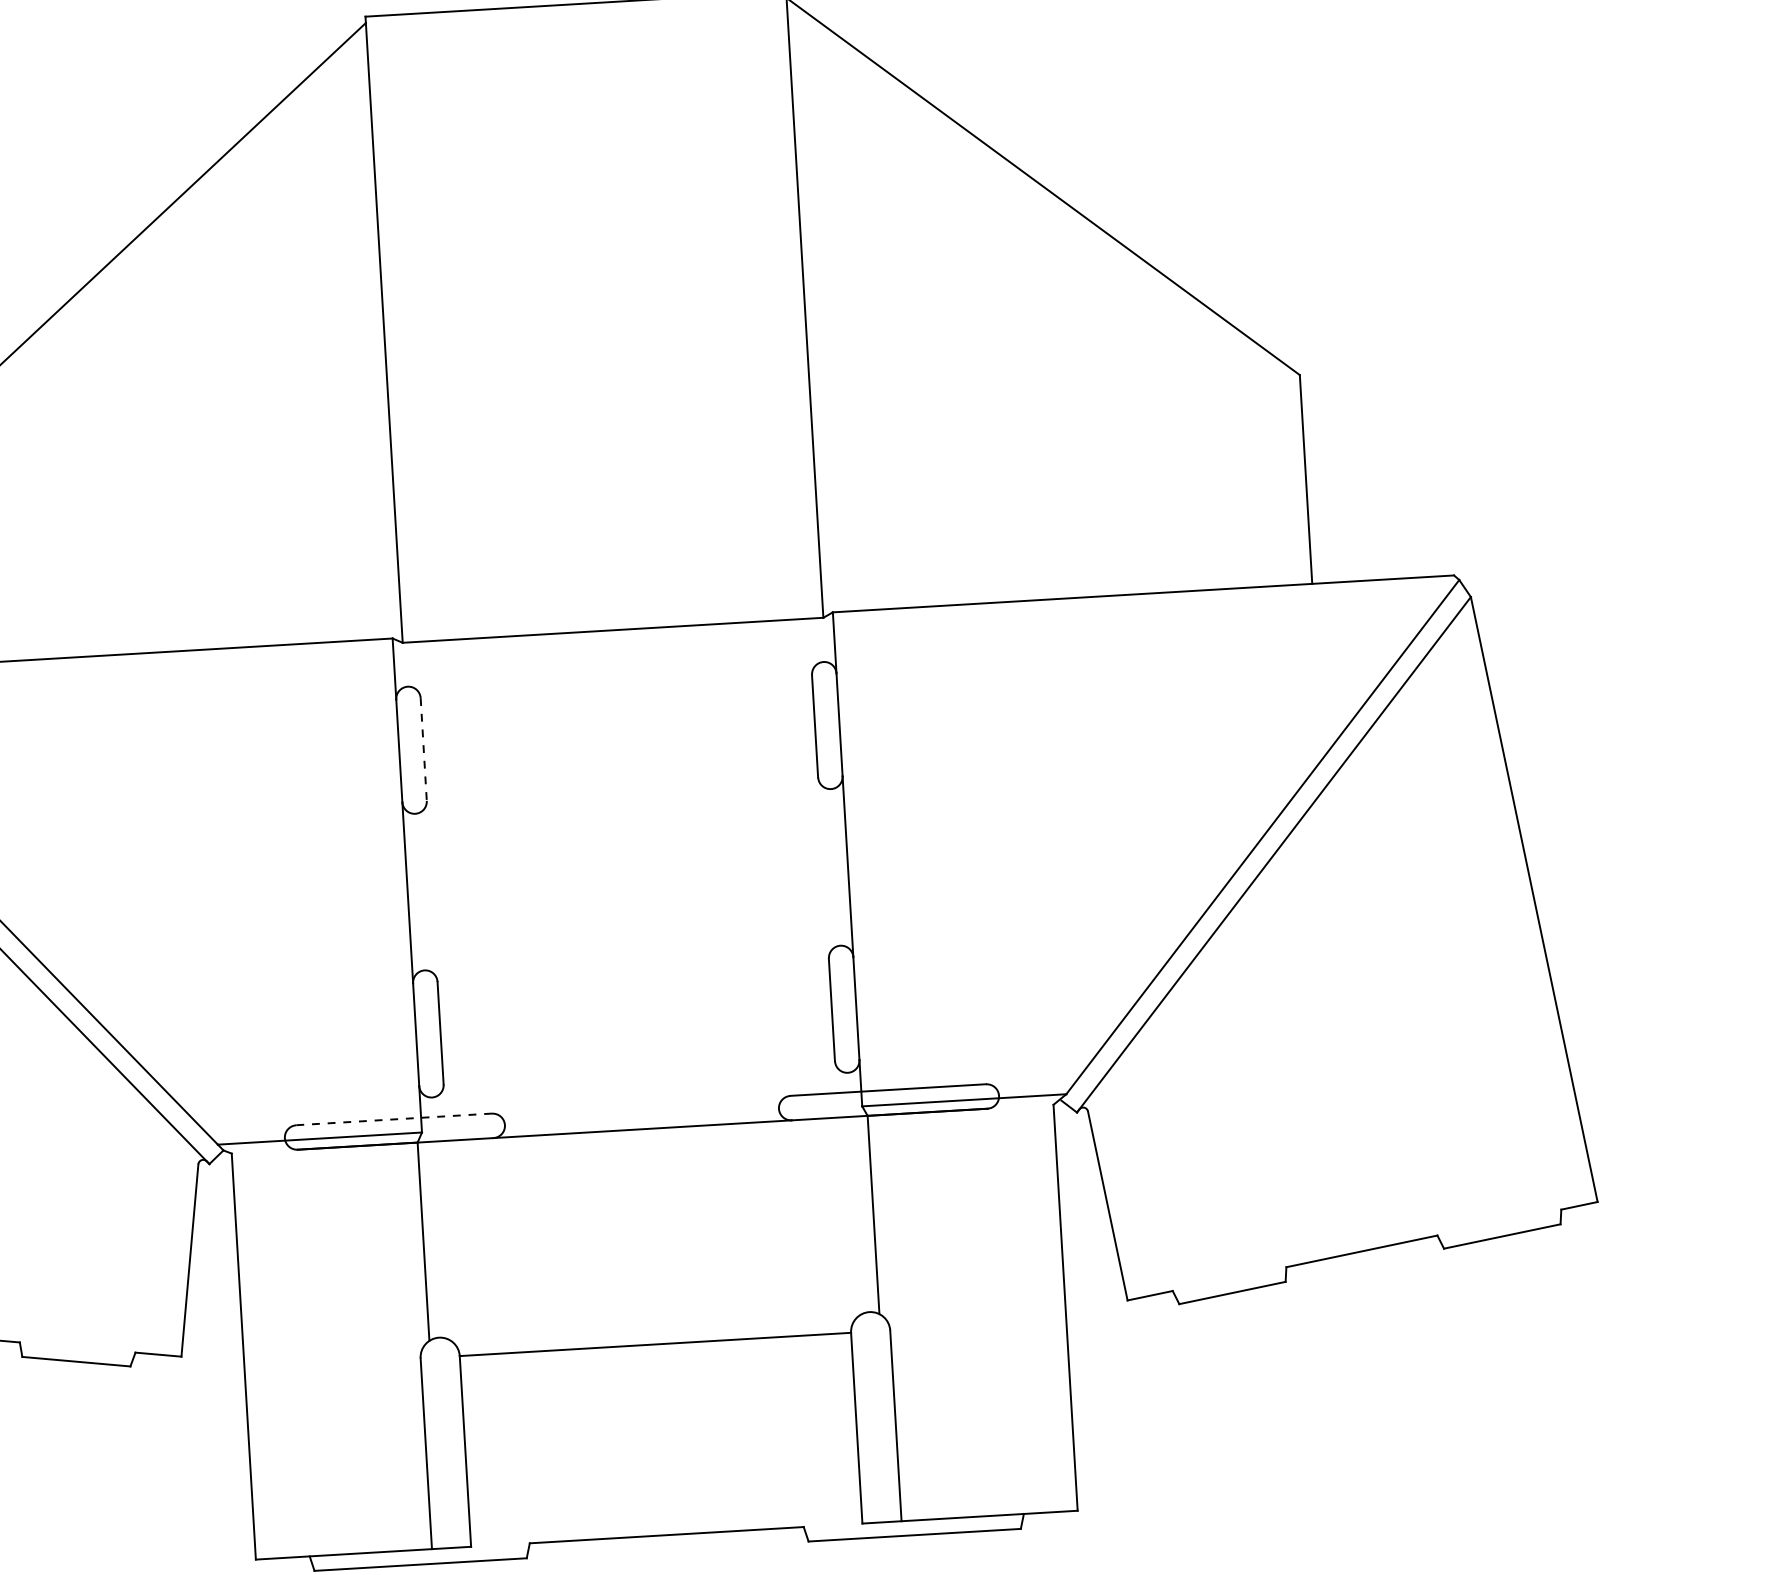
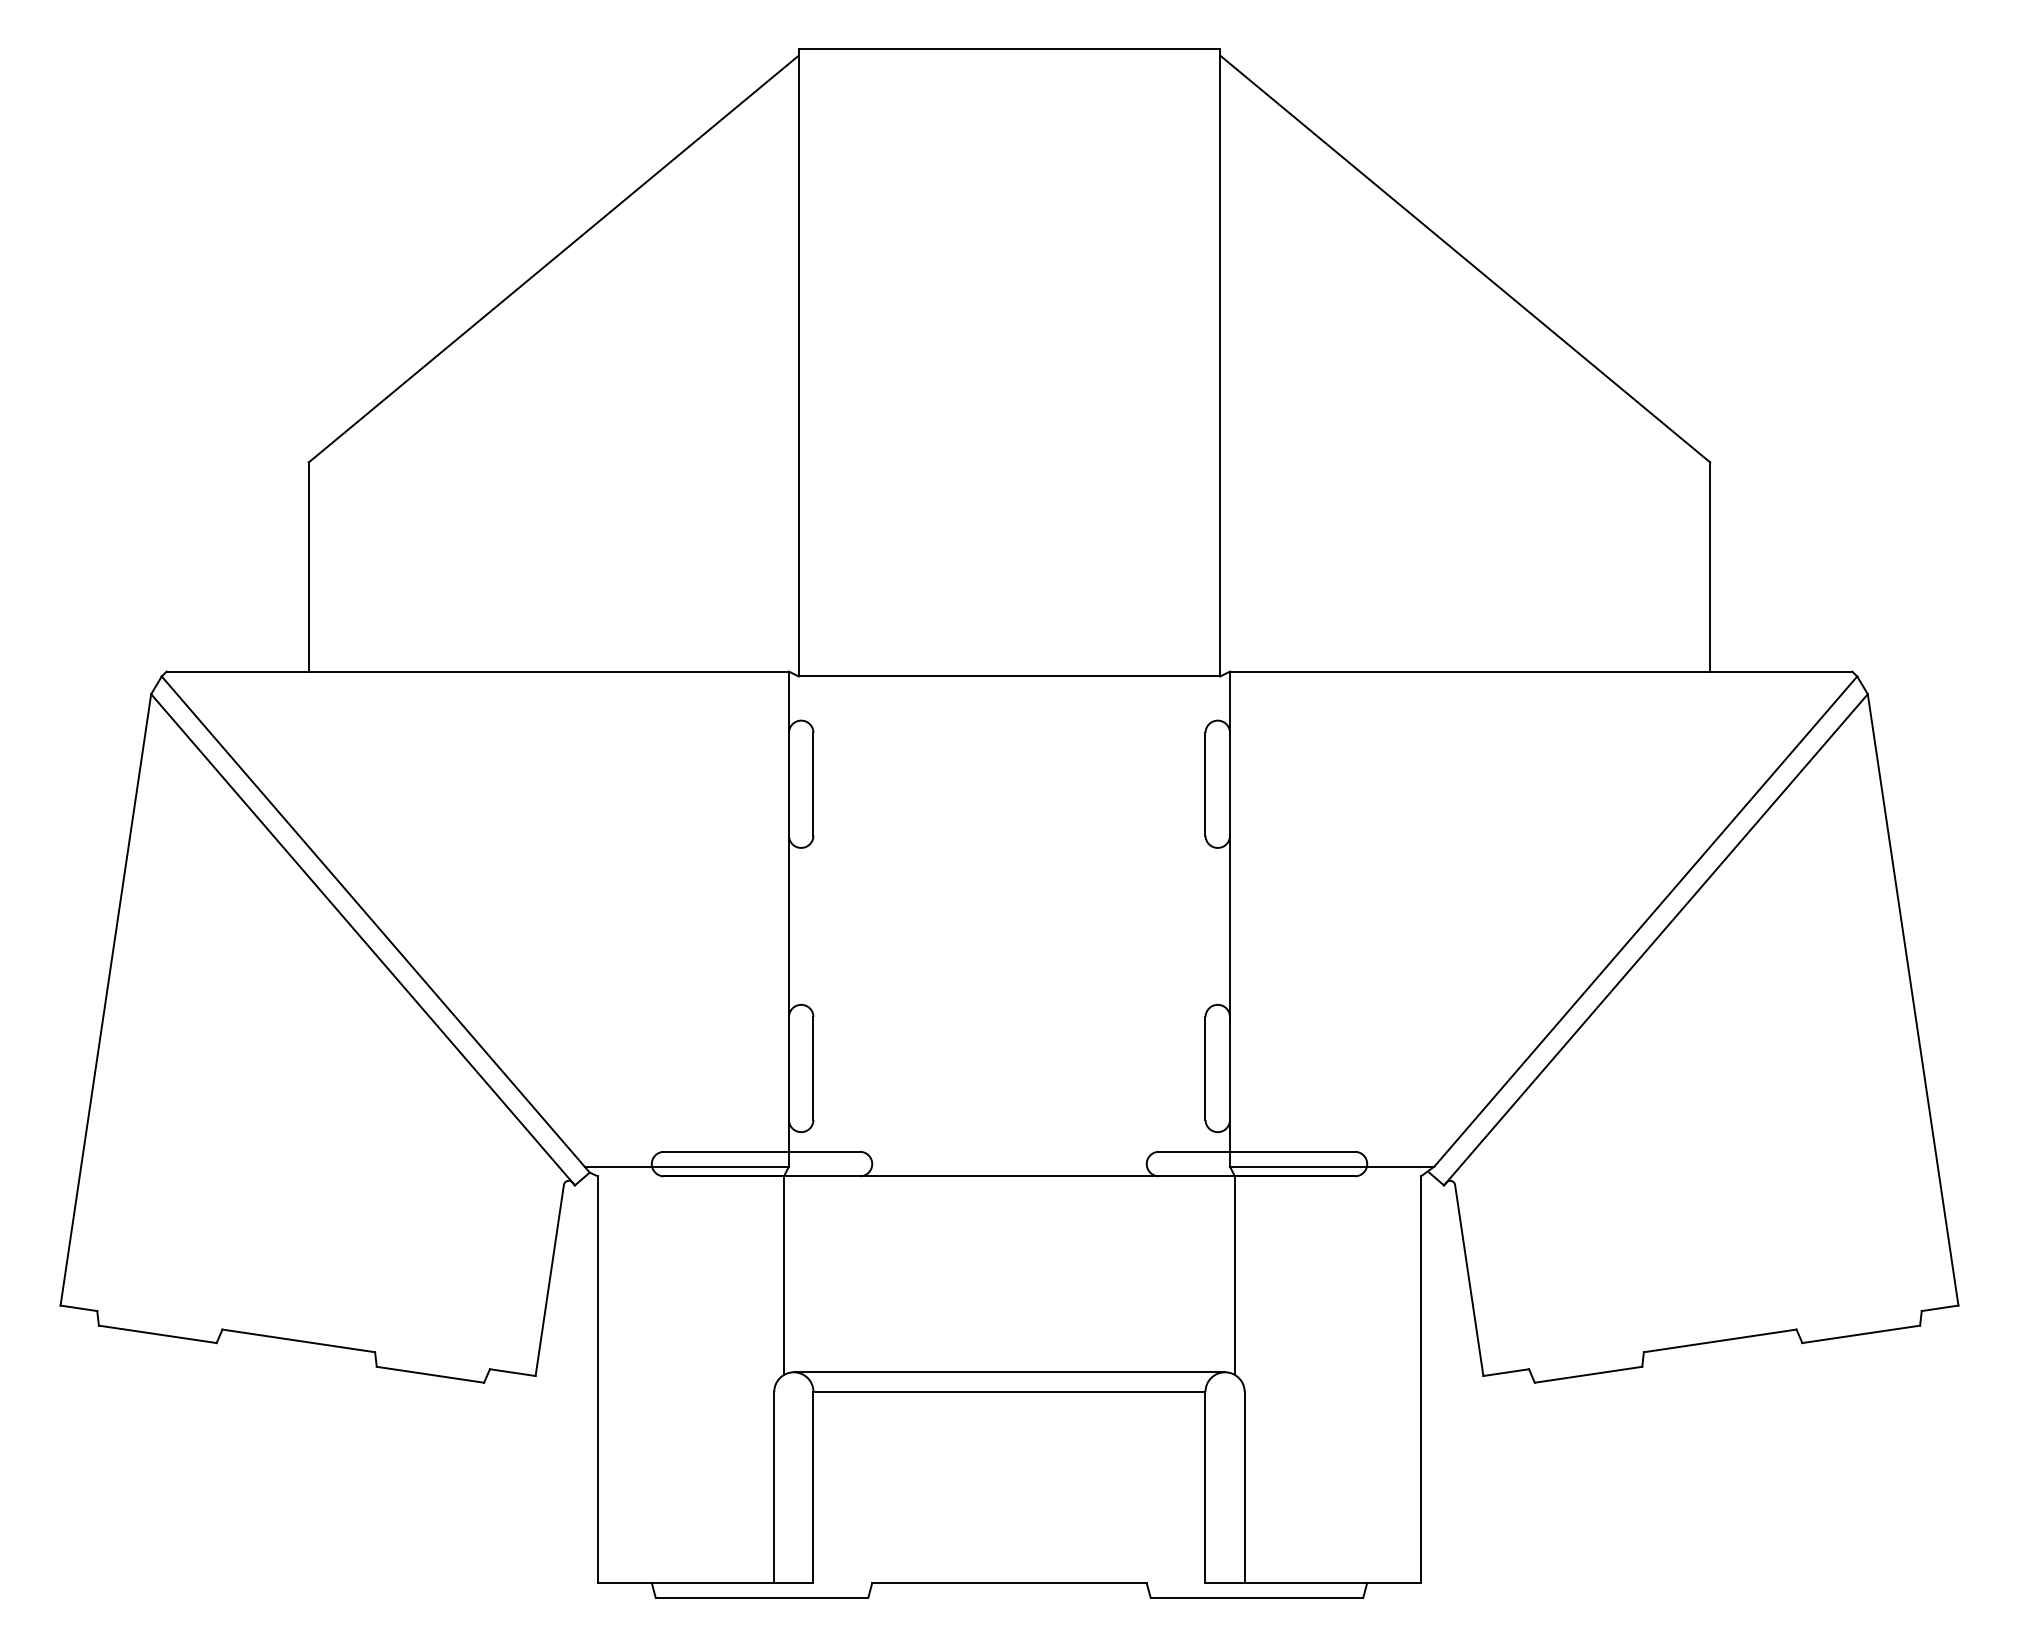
line: (423, 749) -> (813, 784), dashed -> solid
line: (394, 1119) -> (762, 1151), dashed -> solid
line: (654, 1325) -> (1009, 1372), added

